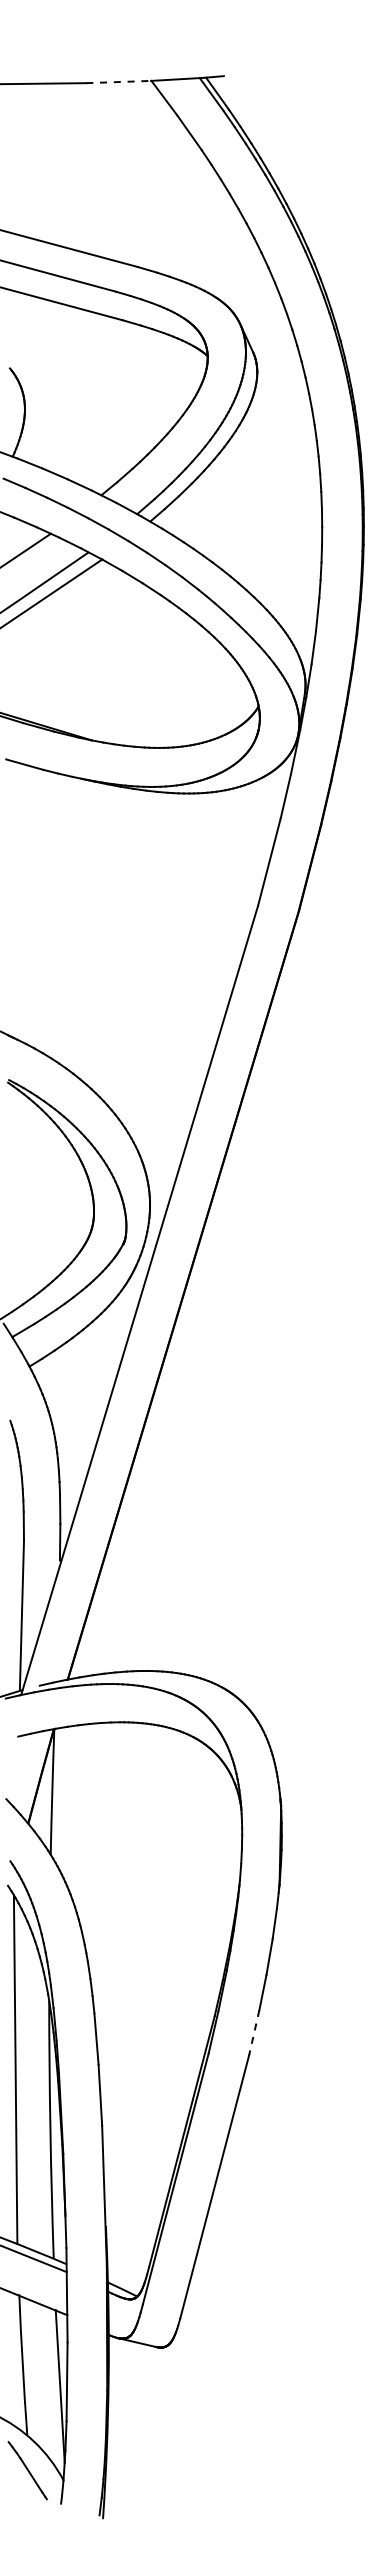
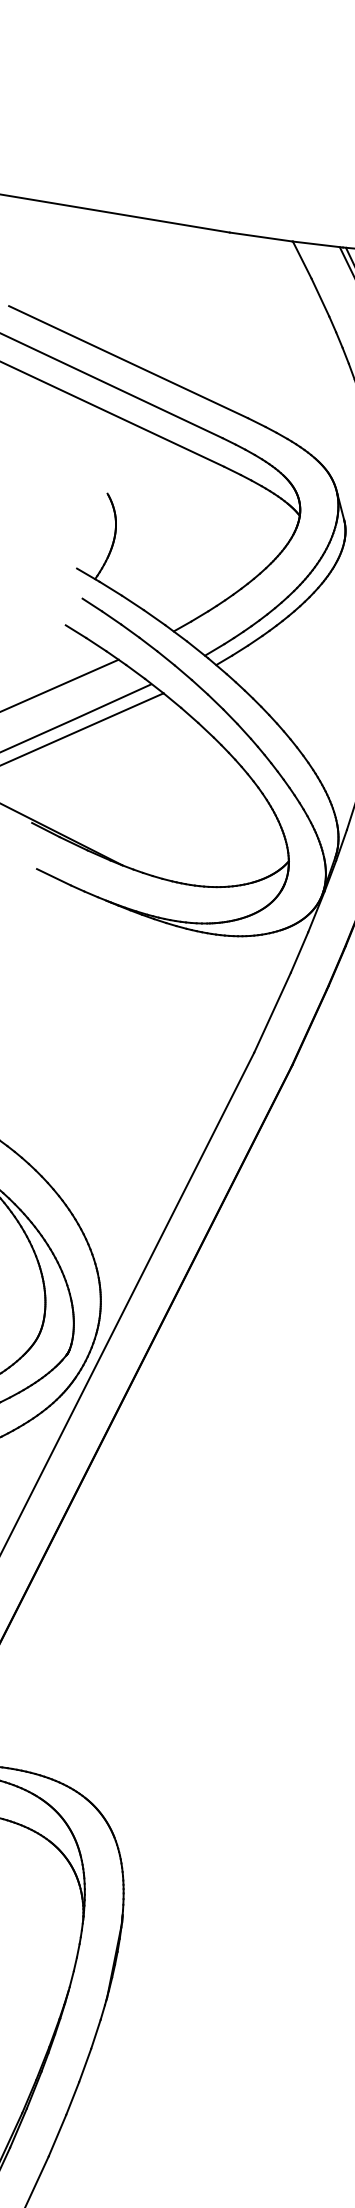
line: (119, 82) -> (261, 237), dashed -> solid
line: (254, 2033) -> (57, 2136), dashed -> solid

